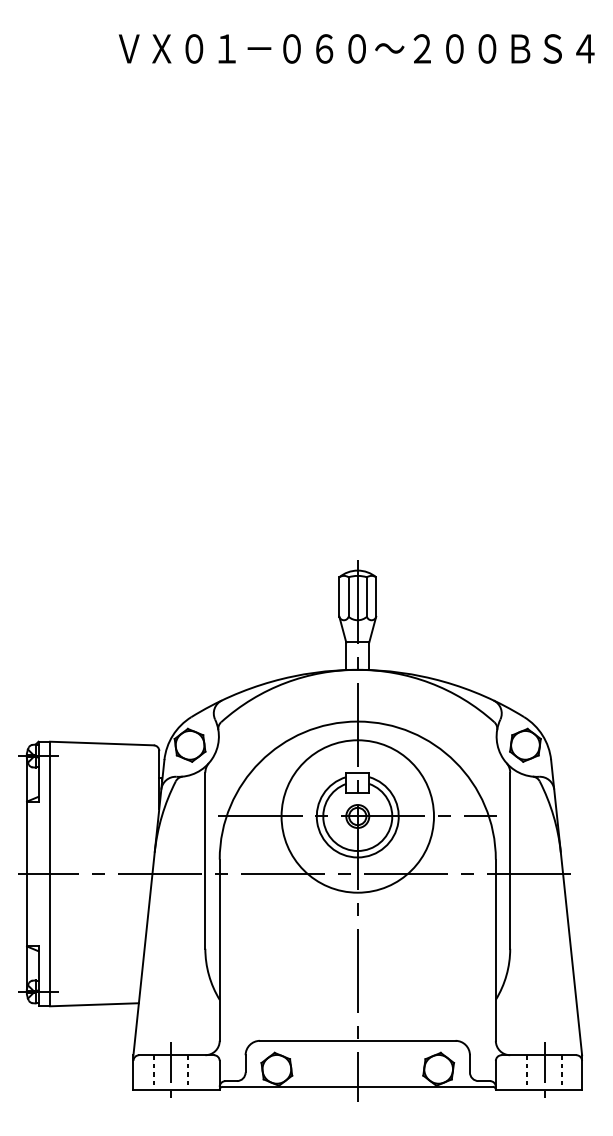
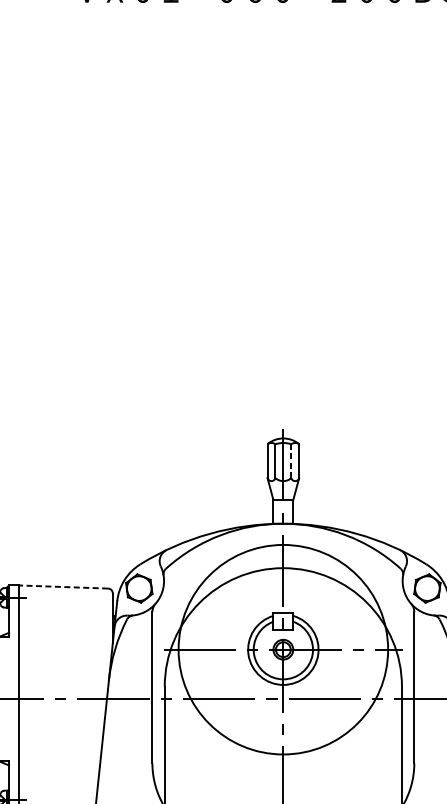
line: (366, 597) -> (290, 461), solid -> dashed
line: (101, 743) -> (63, 586), solid -> dashed
circle: (357, 816) -> (283, 649), size x1.6

